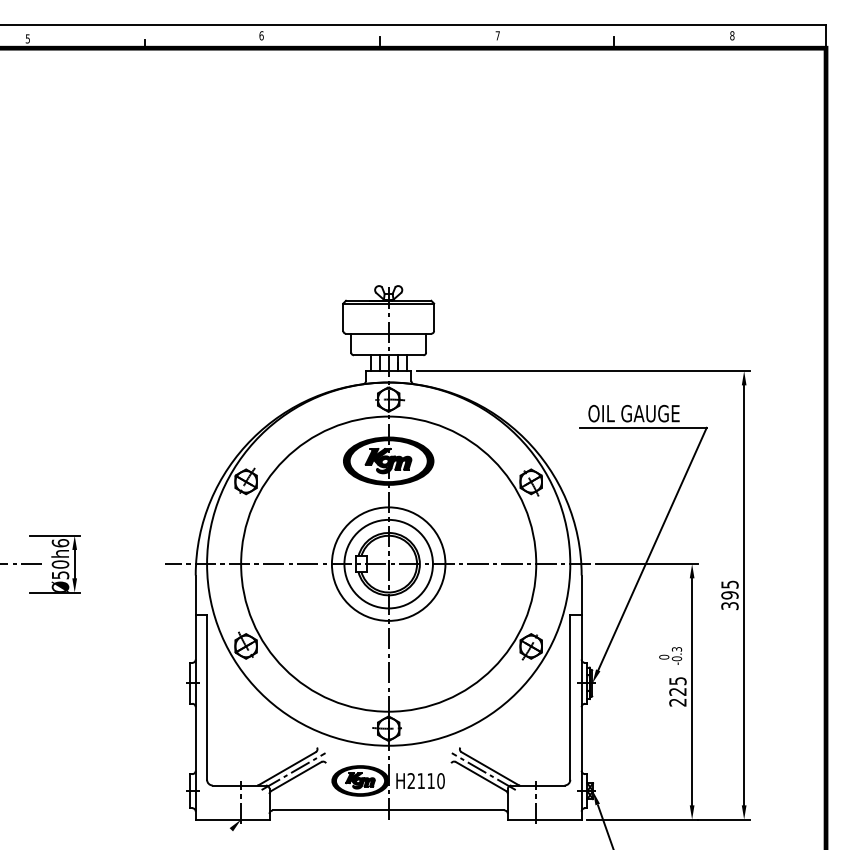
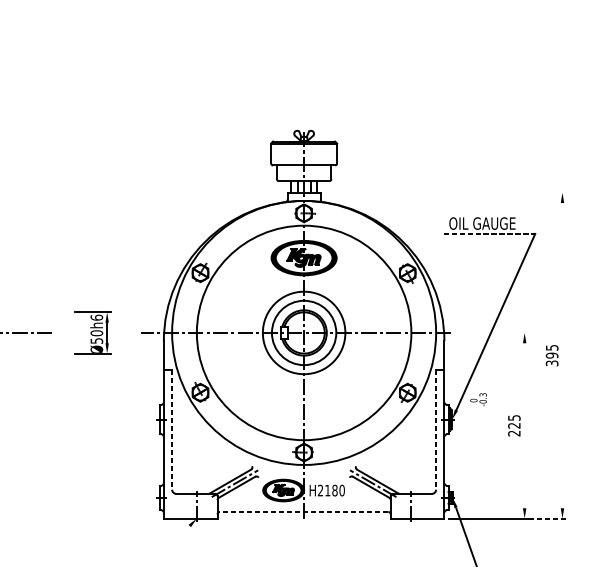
line: (583, 371) -> (445, 192), removed
line: (644, 427) -> (490, 233), solid -> dashed
part: (54, 564) -> (92, 333), moved
line: (646, 564) -> (491, 333), removed
line: (744, 595) -> (562, 355), removed
text: (670, 655) -> (478, 399), moved
line: (692, 691) -> (524, 425), removed
line: (207, 698) -> (172, 430), solid -> dashed
line: (570, 698) -> (436, 430), solid -> dashed
text: (430, 781) -> (334, 490), H2110 -> H2180
line: (388, 810) -> (303, 512), solid -> dashed
line: (724, 819) -> (548, 518), solid -> dashed

